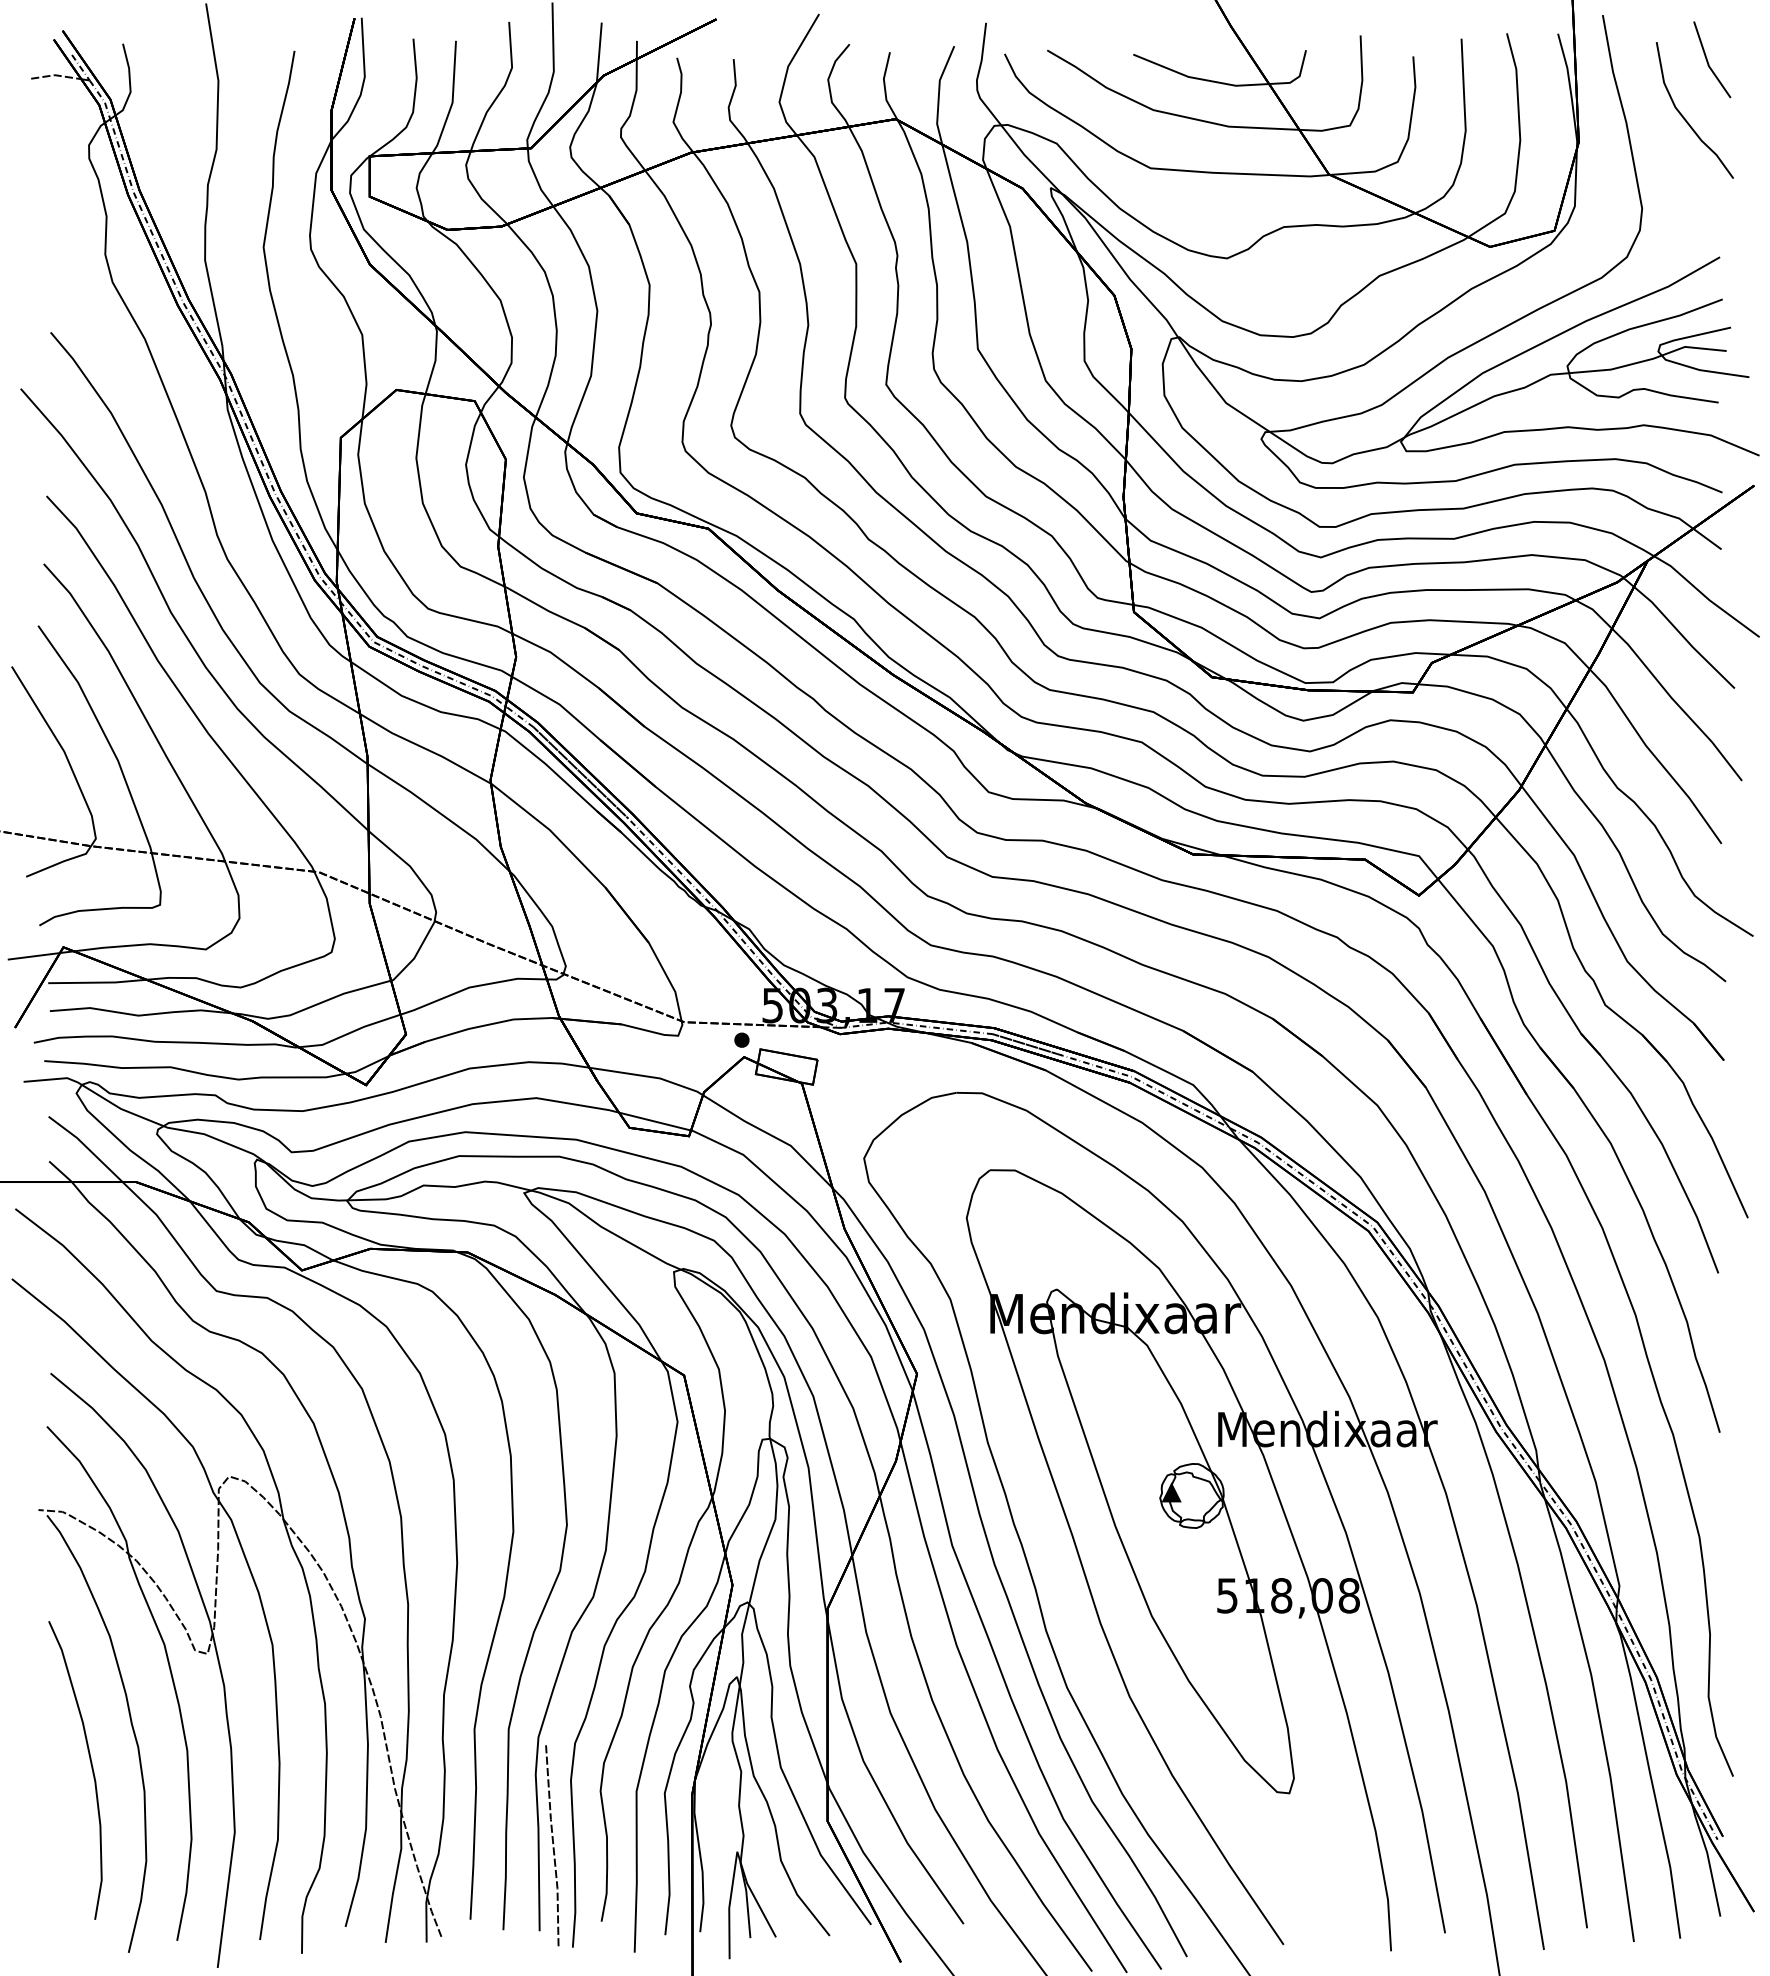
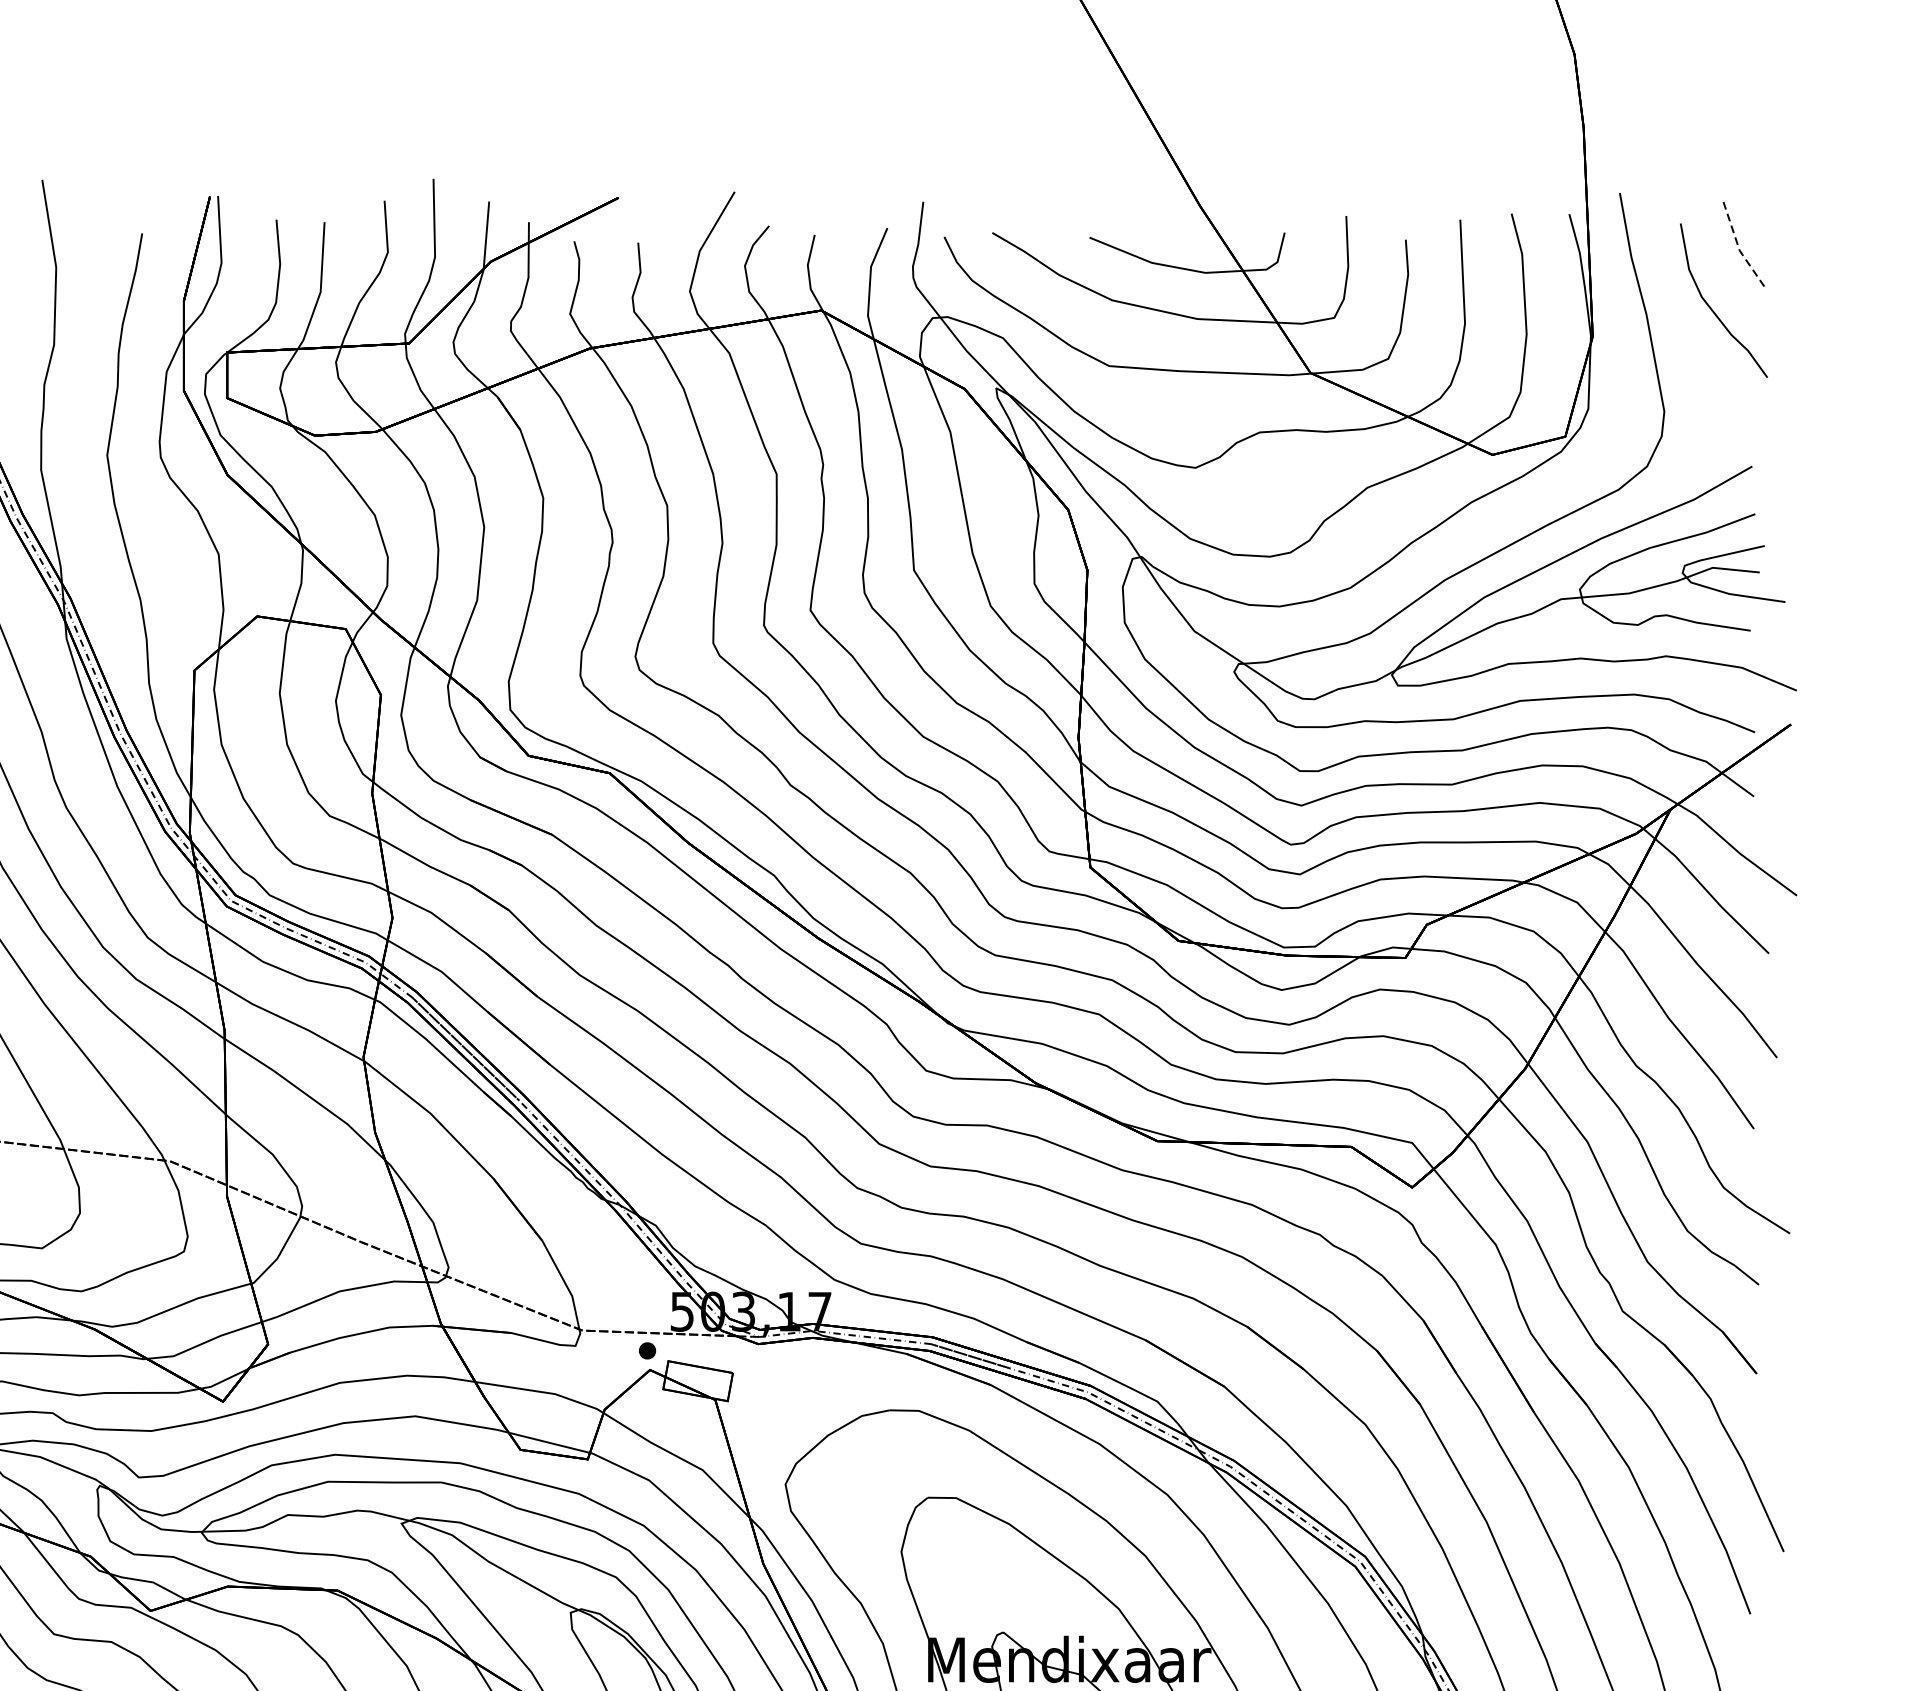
line: (1707, 62) -> (1738, 246), solid -> dashed

